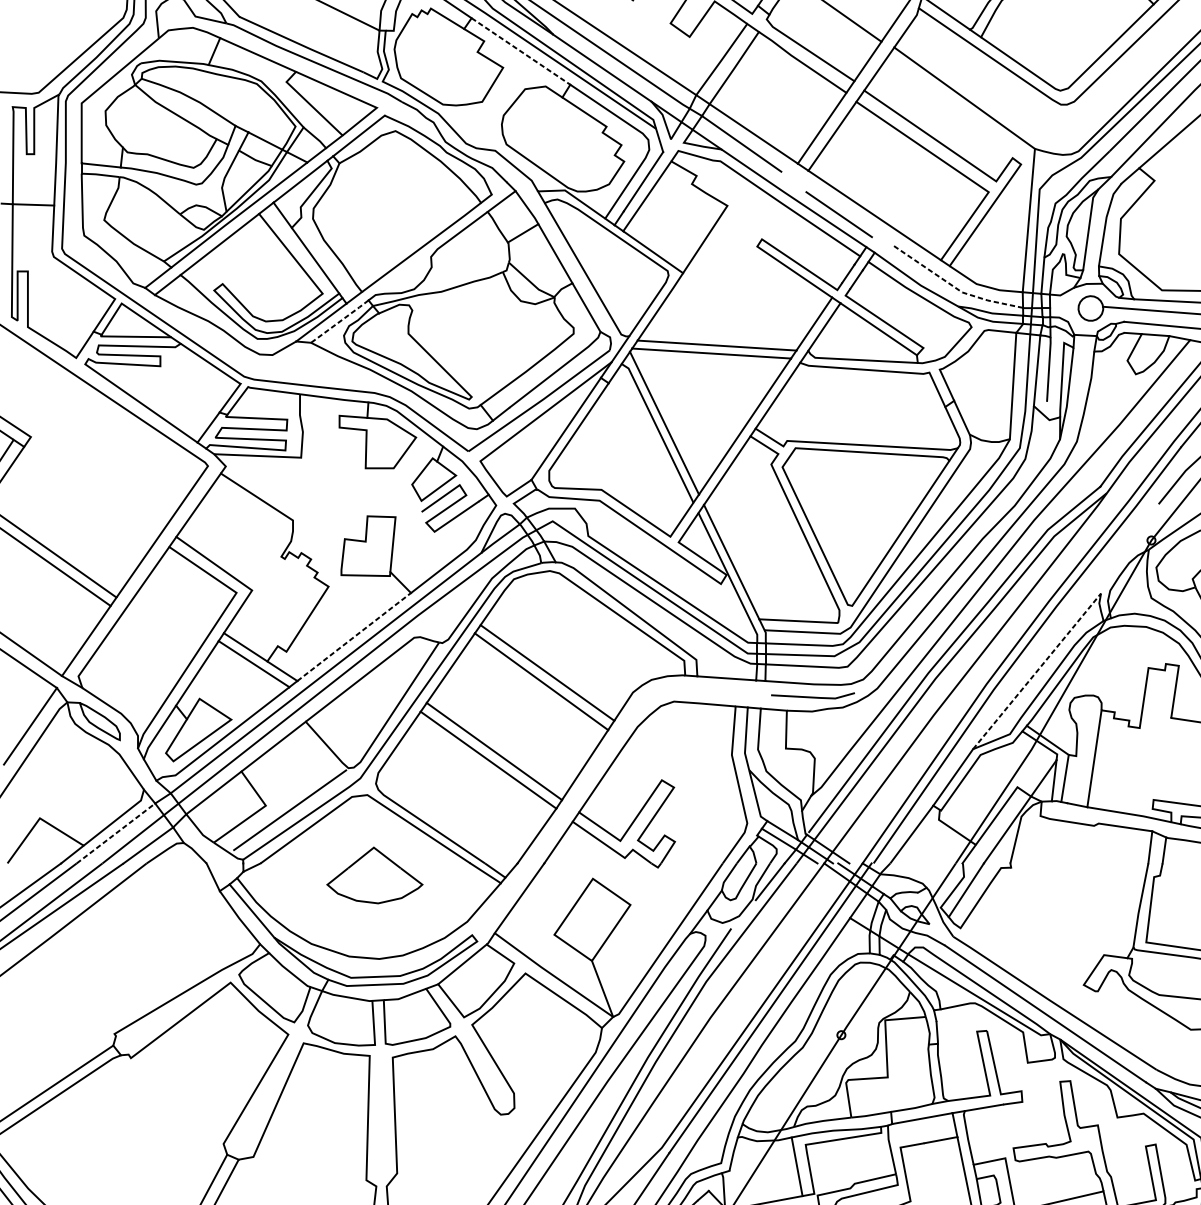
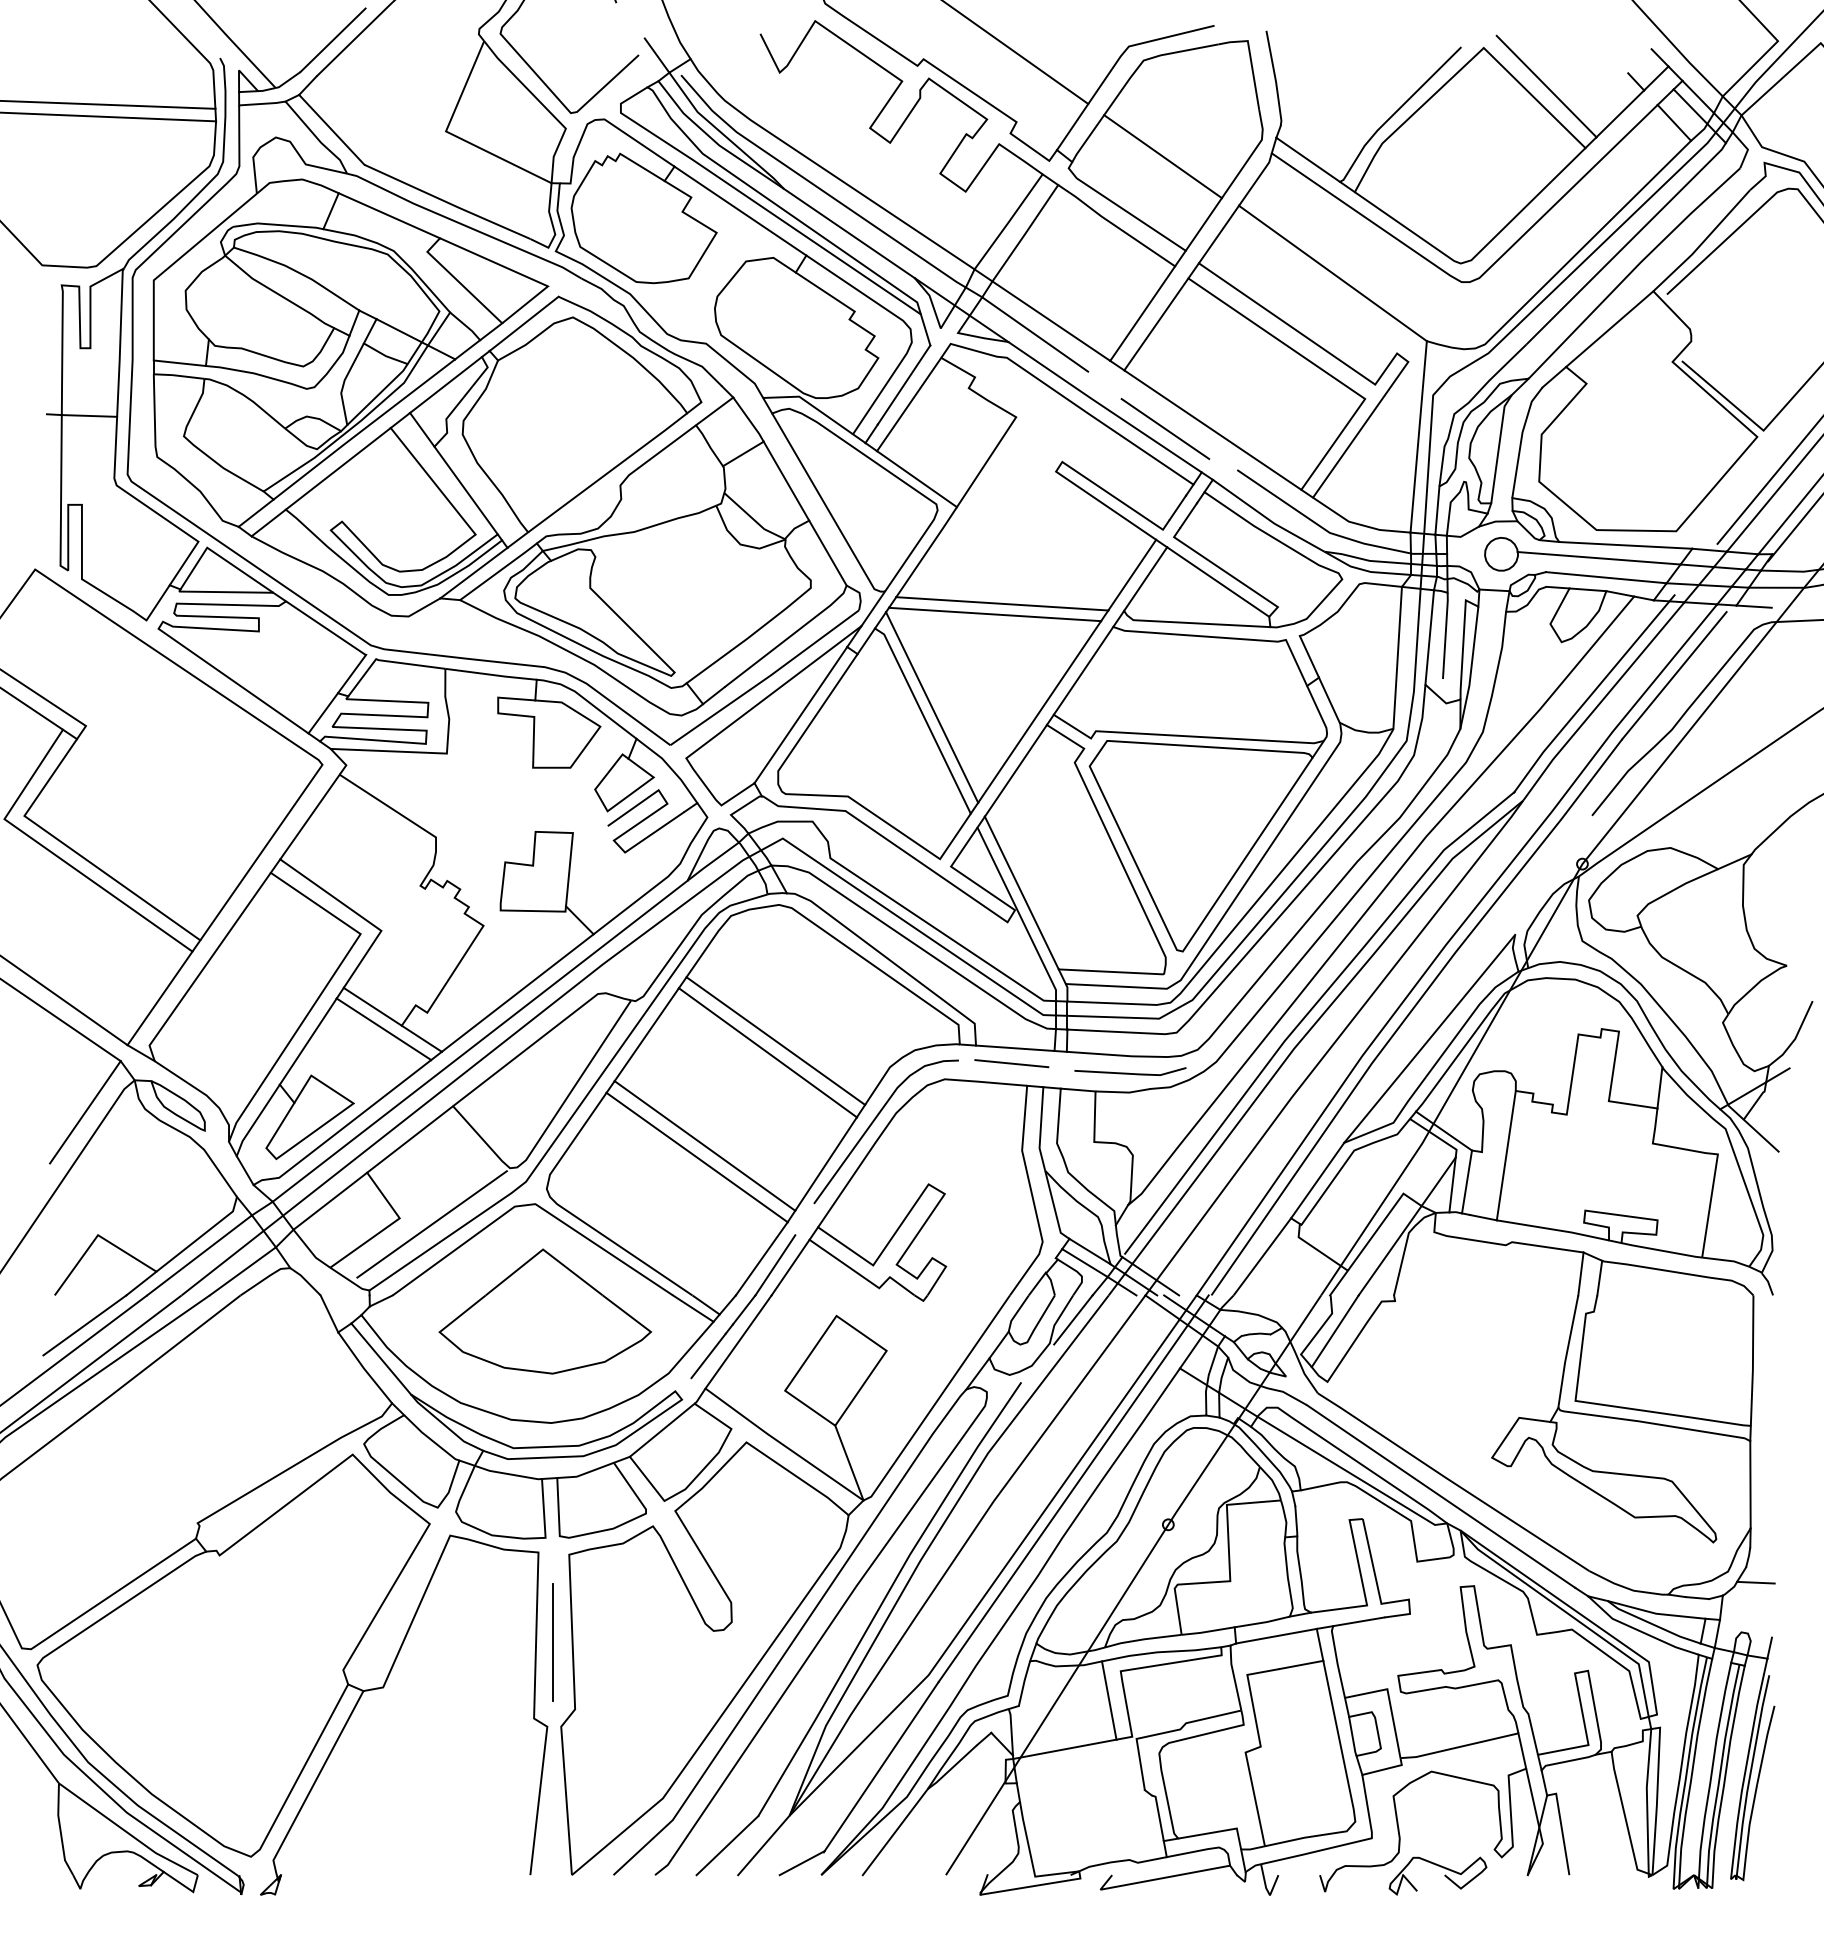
line: (521, 51) -> (740, 211), dashed -> solid
line: (954, 286) -> (1319, 525), dashed -> solid
line: (340, 321) -> (499, 571), dashed -> solid
line: (354, 637) -> (517, 993), dashed -> solid
line: (1036, 671) -> (1429, 1038), dashed -> solid
line: (723, 689) -> (1011, 1063), added
curve: (619, 735) -> (872, 1124), added
line: (115, 833) -> (199, 1255), dashed -> solid
part: (523, 871) -> (743, 1306), added
part: (375, 875) -> (545, 1311), size x1.67
line: (380, 1123) -> (553, 1642), added

